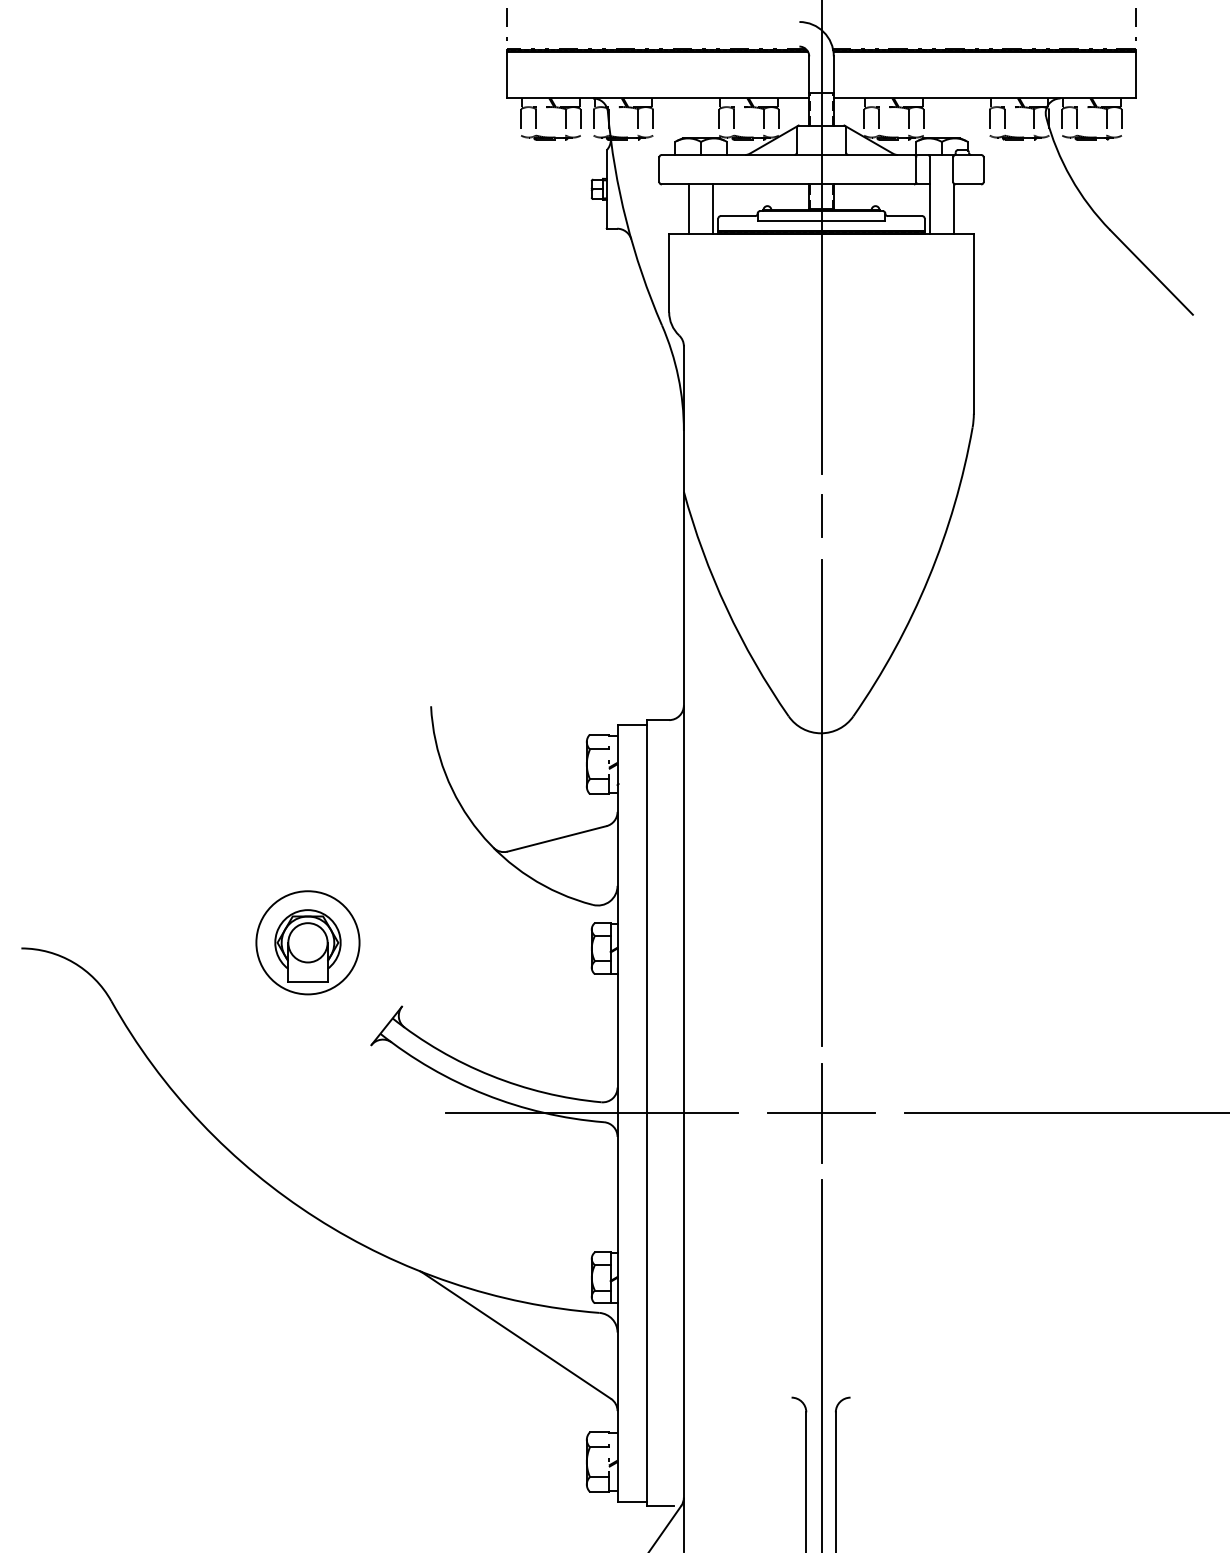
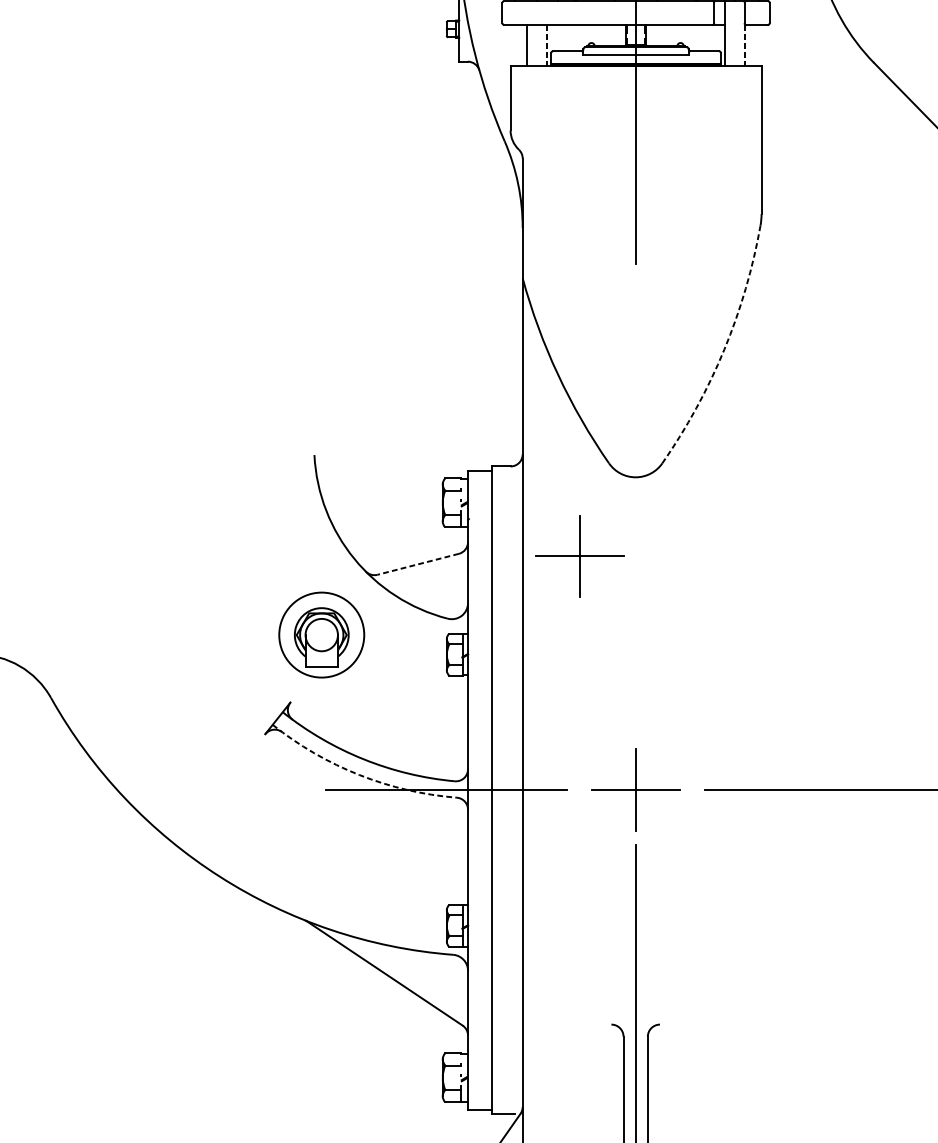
line: (954, 208) -> (745, 44), solid -> dashed
line: (713, 209) -> (547, 45), solid -> dashed
line: (821, 515) -> (636, 297), removed
arc: (928, 578) -> (724, 349), solid -> dashed
line: (821, 802) -> (636, 534), removed
part: (753, 829) -> (580, 556), added
line: (556, 839) -> (417, 564), solid -> dashed
part: (307, 942) -> (321, 634), moved
arc: (485, 1094) -> (359, 774), solid -> dashed

